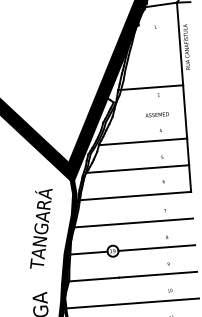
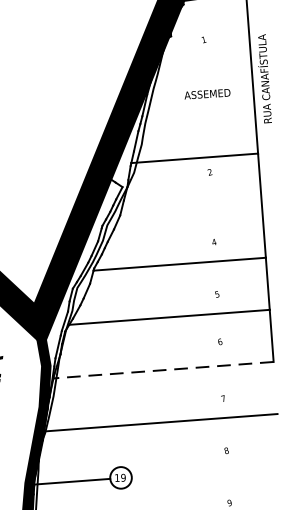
text: (156, 114) -> (206, 93), moved
line: (134, 196) -> (163, 370), solid -> dashed
line: (156, 247) -> (206, 470), removed

